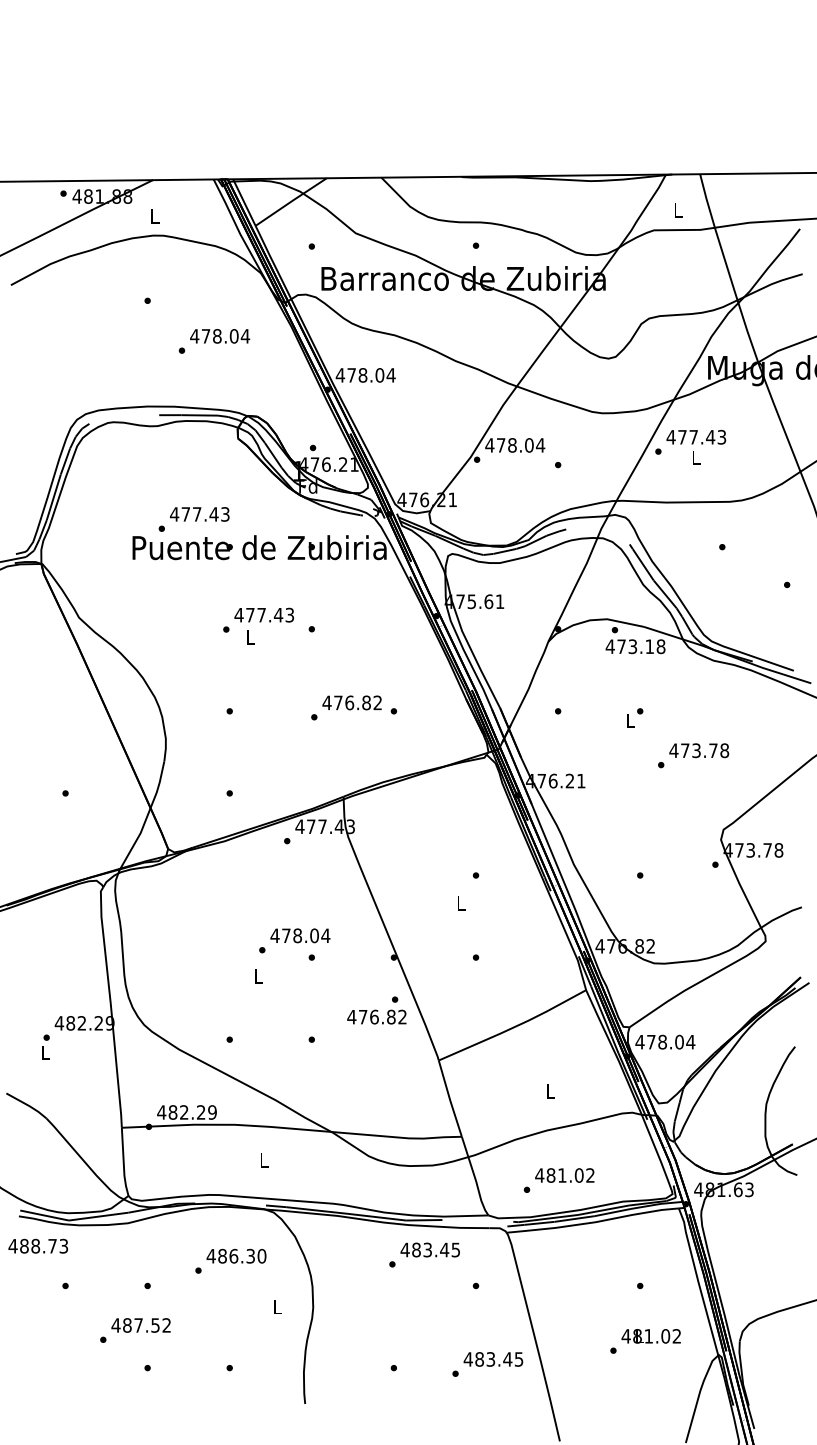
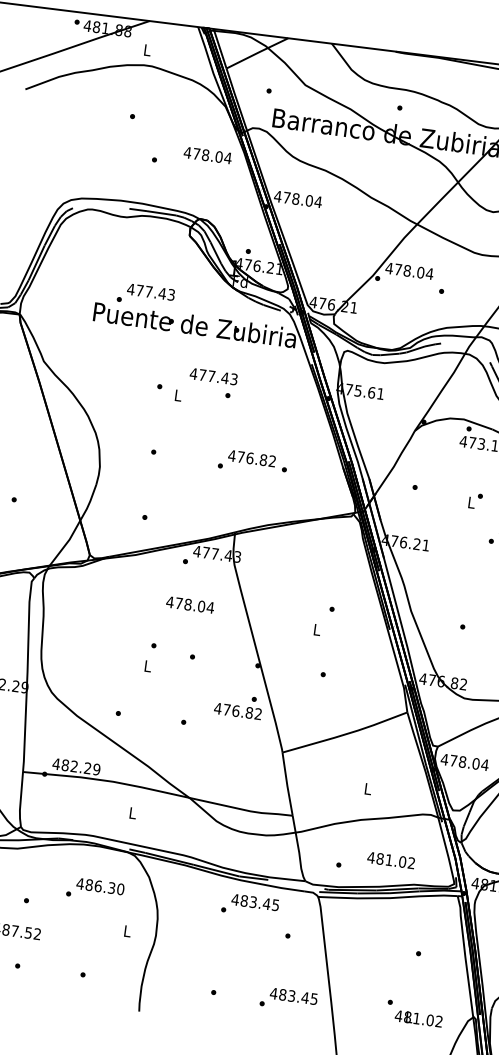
text: (220, 336) -> (208, 155), moved
text: (263, 614) -> (213, 376), moved
text: (300, 935) -> (190, 604), moved
text: (564, 1175) -> (390, 860), moved
text: (650, 1336) -> (418, 1018), moved

